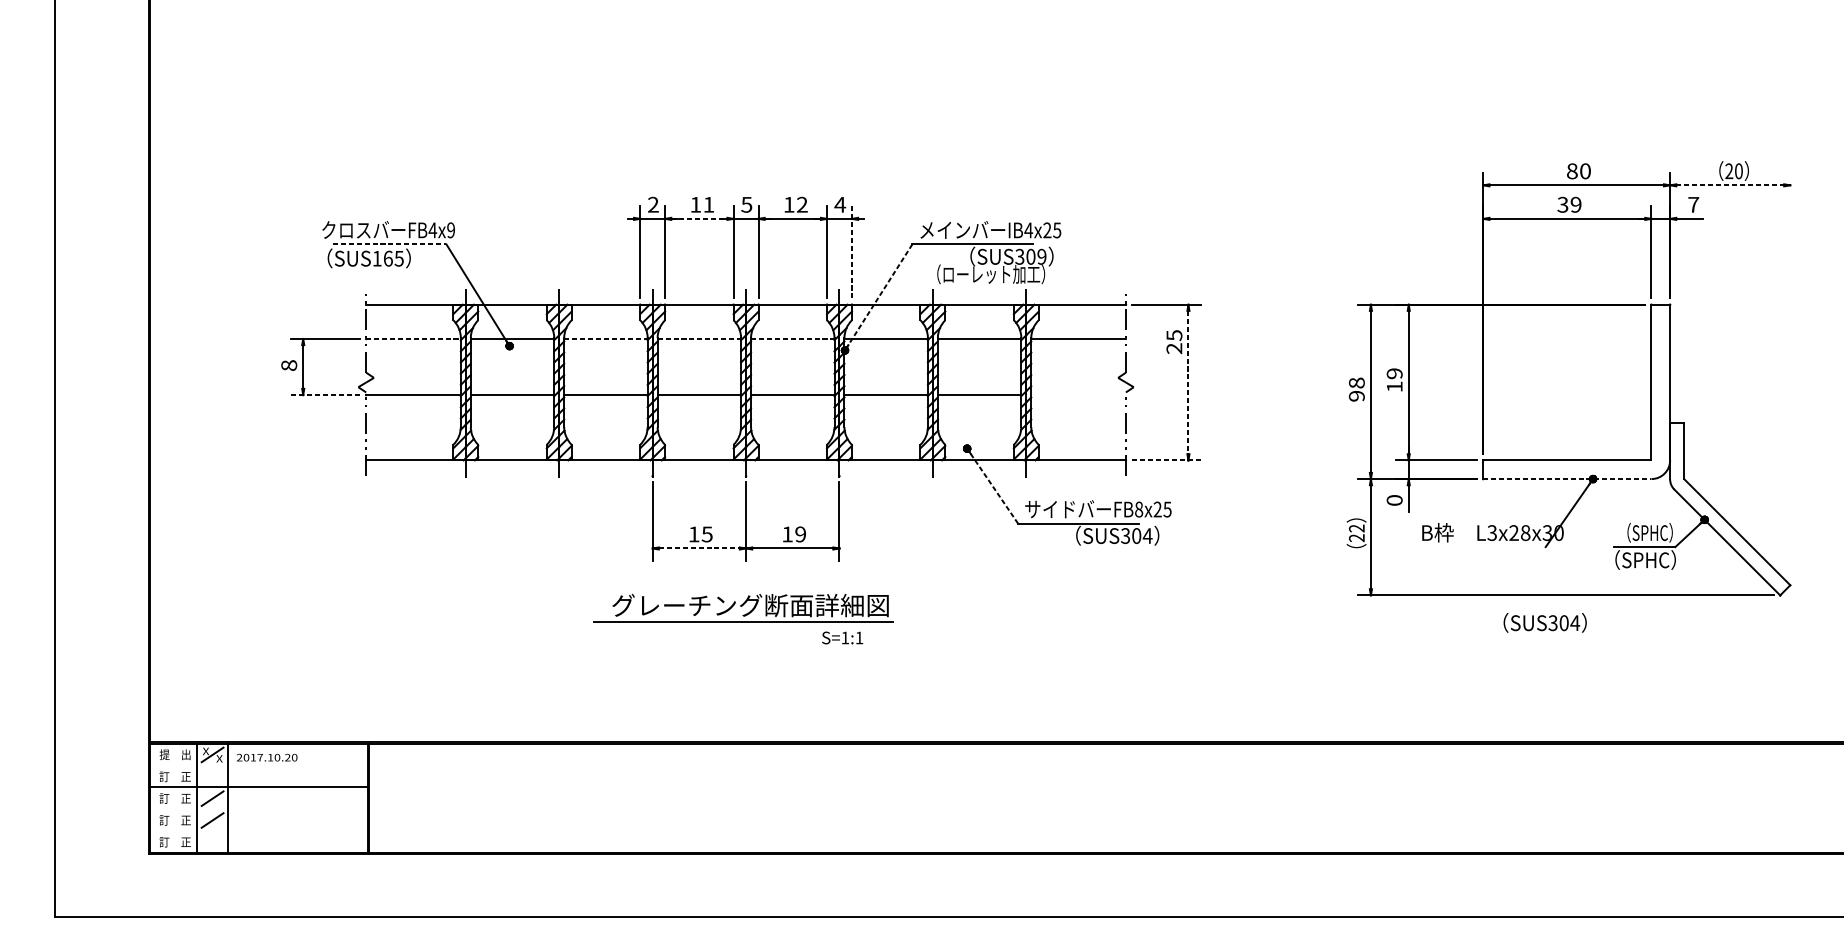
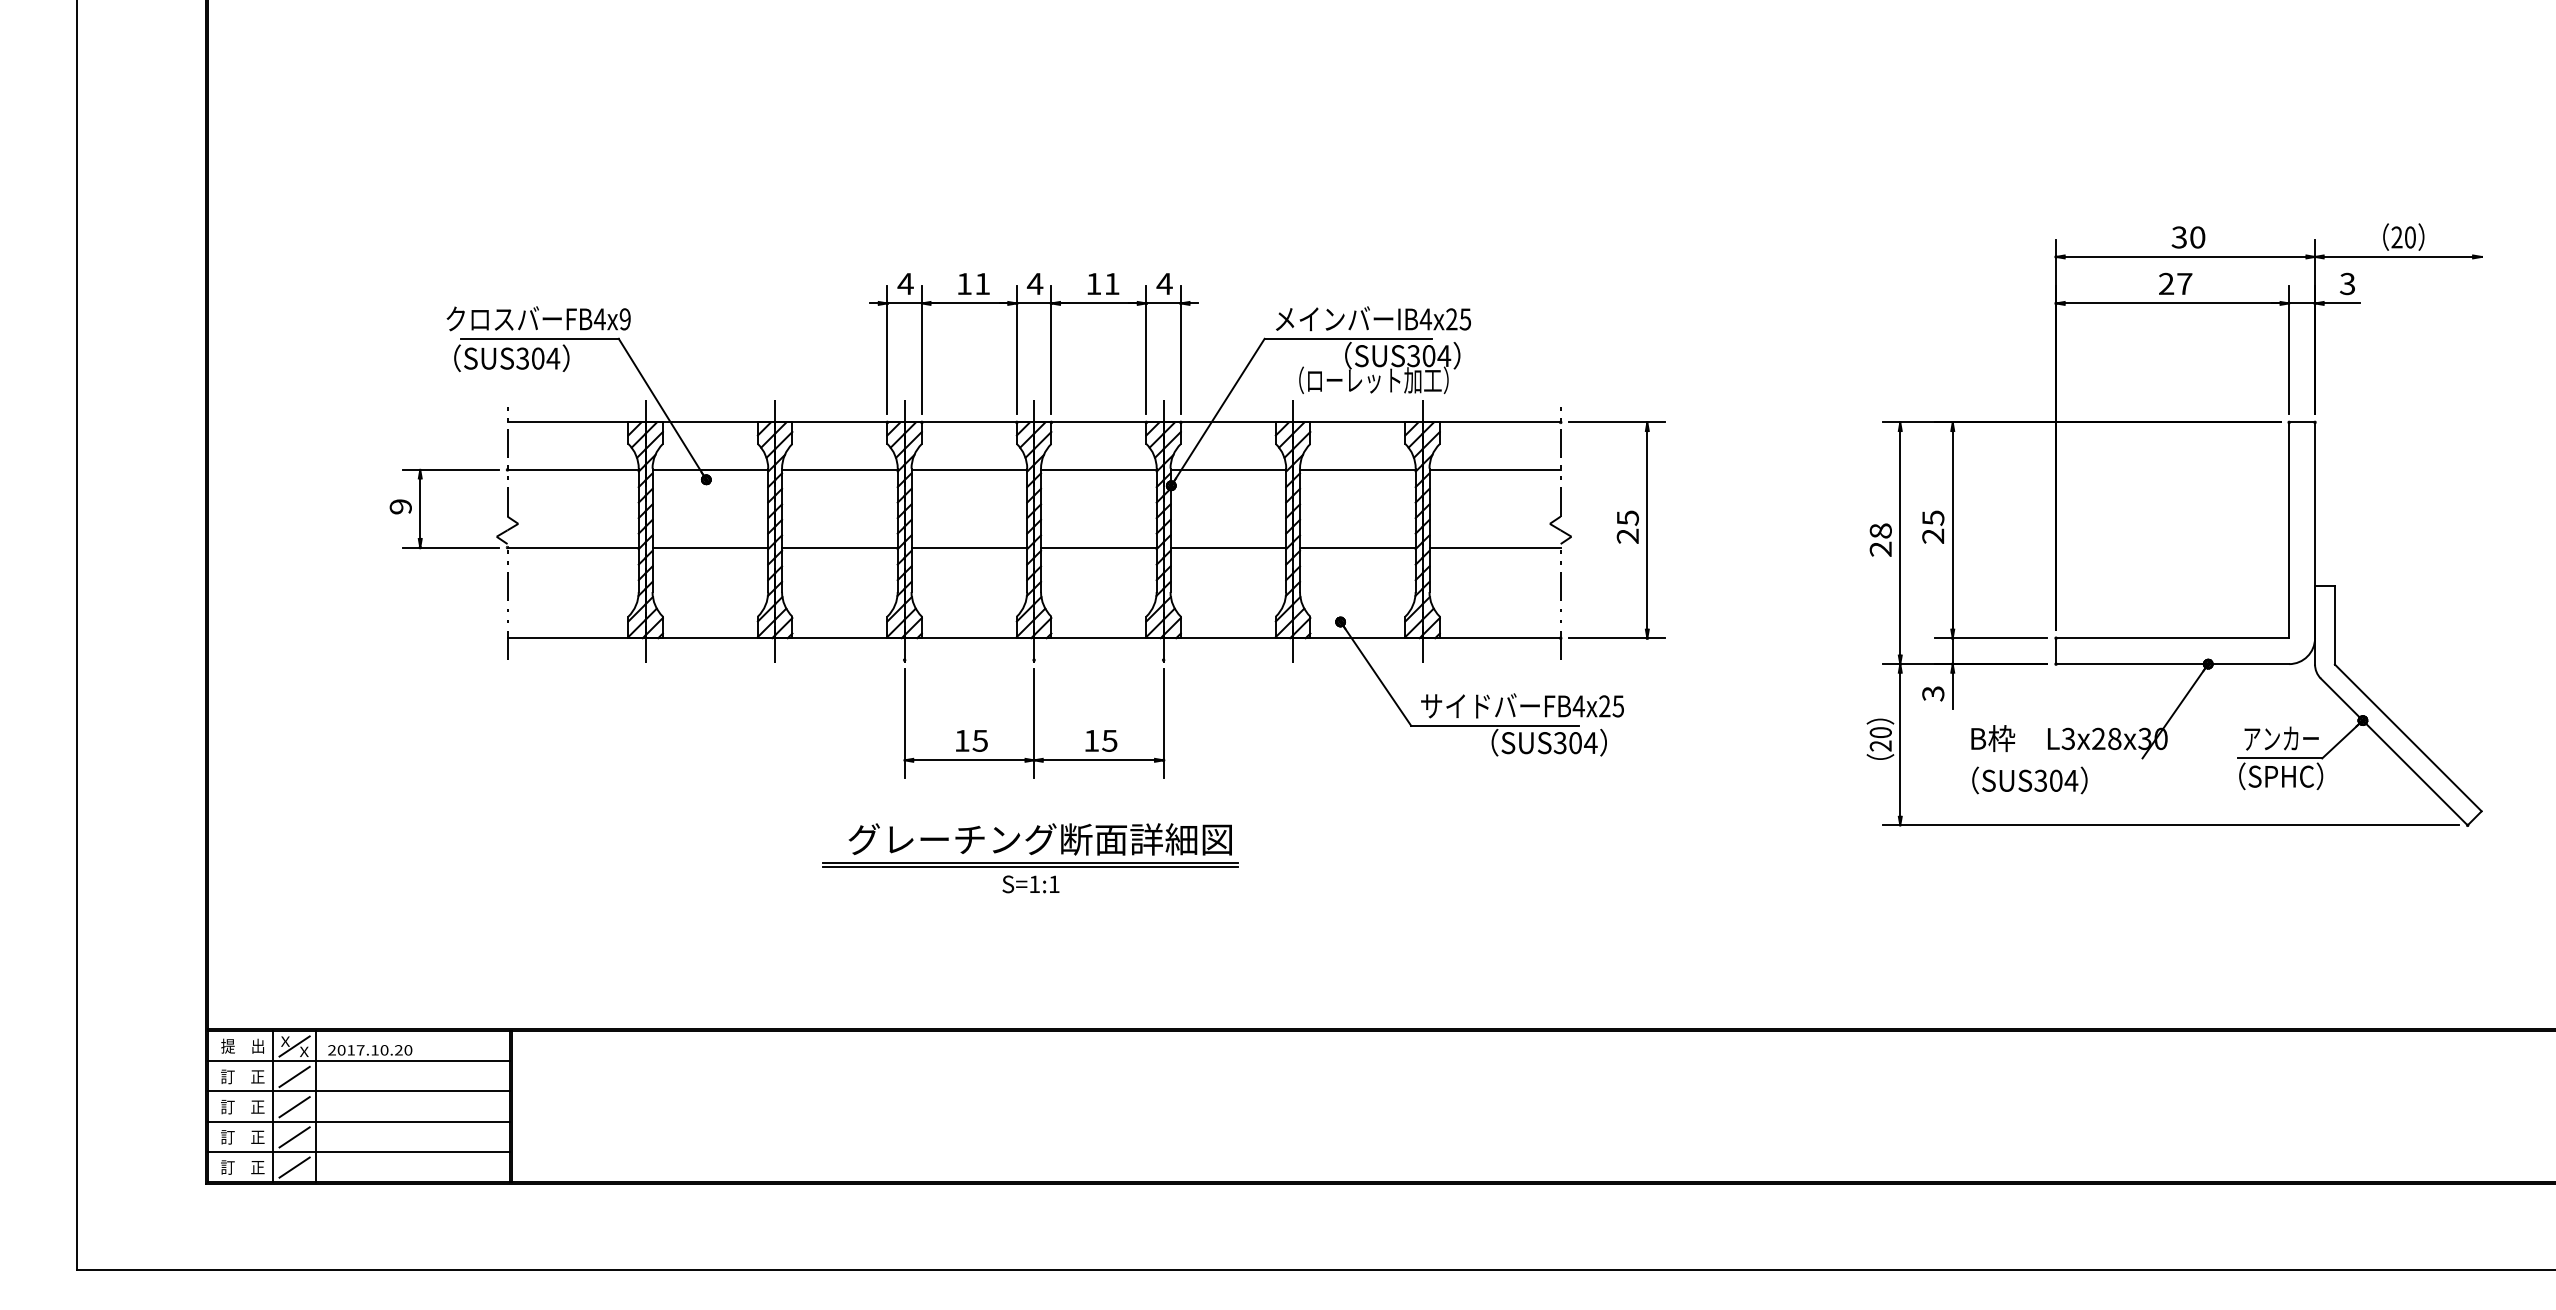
text: (1572, 171) -> (2179, 237), 80 -> 30
line: (1730, 185) -> (2398, 256), dashed -> solid
text: (653, 204) -> (905, 283), 2 -> 4
text: (801, 204) -> (1111, 283), 12 -> 11
text: (1569, 204) -> (2175, 283), 39 -> 27
text: (1693, 204) -> (2347, 283), 7 -> 3
text: (746, 205) -> (1034, 284), 5 -> 4
line: (699, 218) -> (969, 303), dashed -> solid
line: (389, 244) -> (540, 338), dashed -> solid
line: (851, 252) -> (1180, 349), dashed -> solid
text: (1042, 257) -> (1444, 356), SUS309 -> SUS304
text: (388, 258) -> (538, 358), SUS165 -> SUS304
line: (879, 297) -> (1218, 412), dashed -> solid
line: (413, 338) -> (573, 469), dashed -> solid
line: (605, 338) -> (839, 469), dashed -> solid
line: (699, 338) -> (969, 469), dashed -> solid
line: (792, 338) -> (1098, 469), dashed -> solid
text: (1174, 341) -> (1627, 526), moved
text: (288, 365) -> (400, 506), 8 -> 9
text: (1394, 379) -> (1933, 526), 19 -> 25
line: (1188, 382) -> (1647, 530), dashed -> solid
line: (325, 394) -> (450, 547), dashed -> solid
line: (1078, 394) -> (1494, 547), added
text: (1356, 395) -> (1880, 548), 98 -> 28
line: (1166, 460) -> (1616, 638), dashed -> solid
line: (1567, 479) -> (2172, 664), dashed -> solid
line: (993, 486) -> (1376, 674), dashed -> solid
text: (1394, 500) -> (1933, 693), 0 -> 3
text: (1138, 509) -> (1578, 706), FB8x25 -> FB4x25
text: (1356, 528) -> (1880, 732), 22 -> 20
text: (1645, 532) -> (2281, 738), （SPHC） -> アンカー
text: (800, 534) -> (1109, 740), 19 -> 15
line: (699, 548) -> (969, 760), dashed -> solid
text: (1544, 622) -> (2029, 780), moved
line: (743, 625) -> (1030, 867), added
text: (842, 638) -> (1030, 884), moved
line: (259, 765) -> (359, 1061), added
line: (212, 776) -> (294, 1076), added
line: (259, 809) -> (359, 1121), added
line: (259, 830) -> (359, 1151), added
line: (212, 842) -> (294, 1167), added

